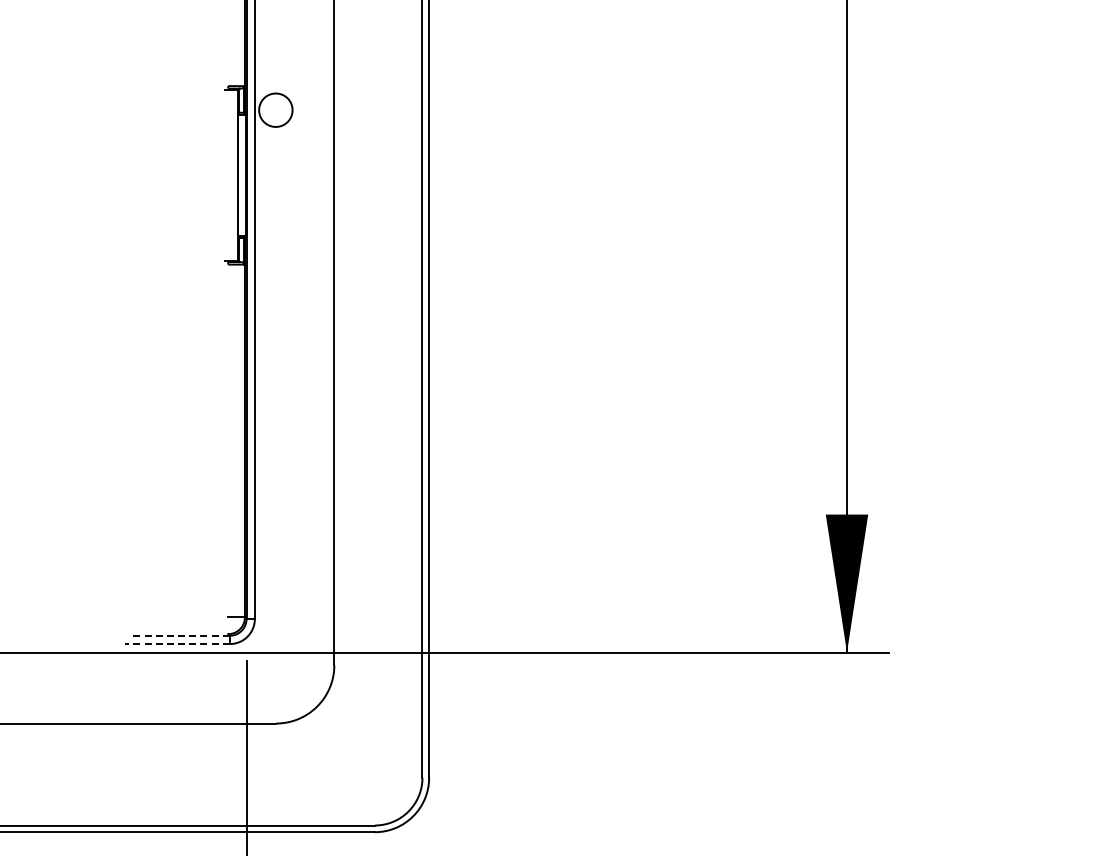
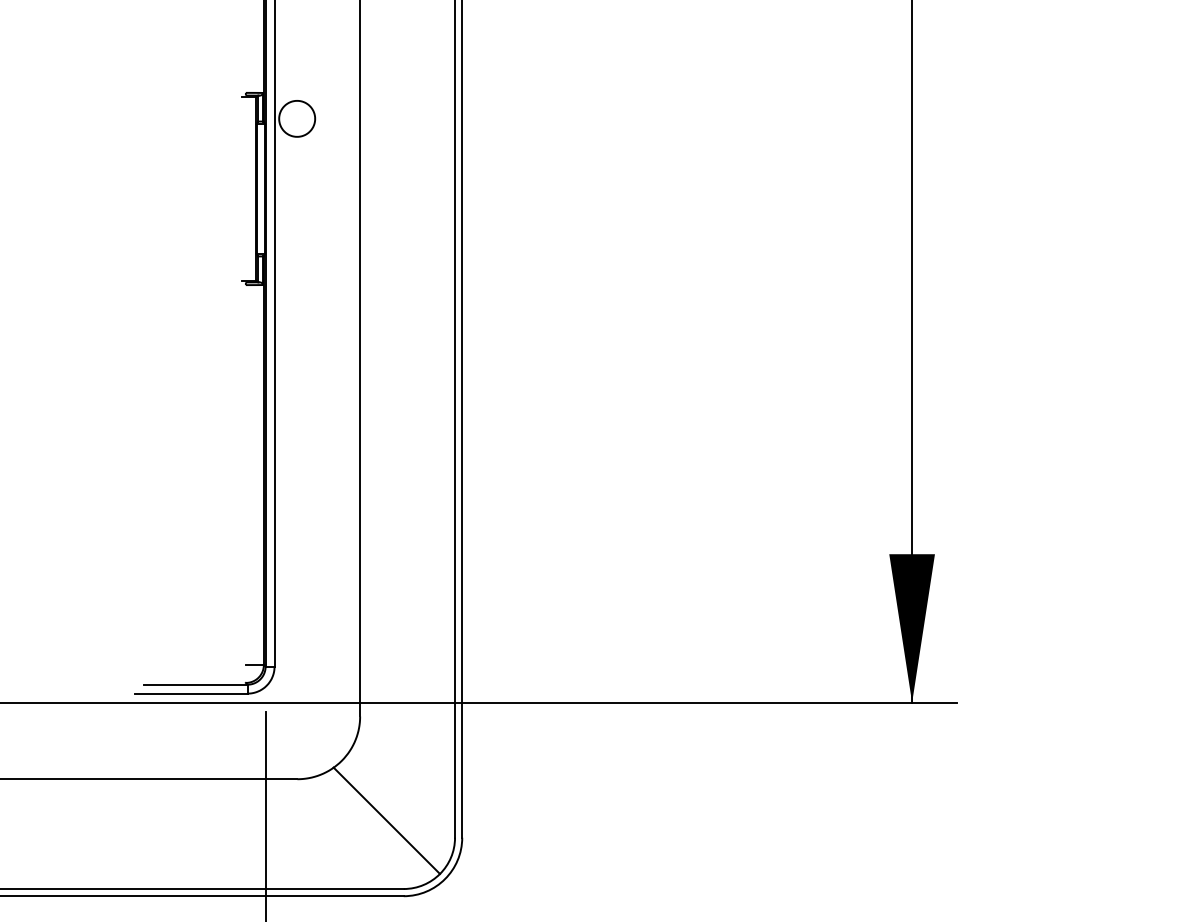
line: (182, 635) -> (196, 684), dashed -> solid
line: (176, 644) -> (190, 694), dashed -> solid
line: (358, 761) -> (386, 820), added

